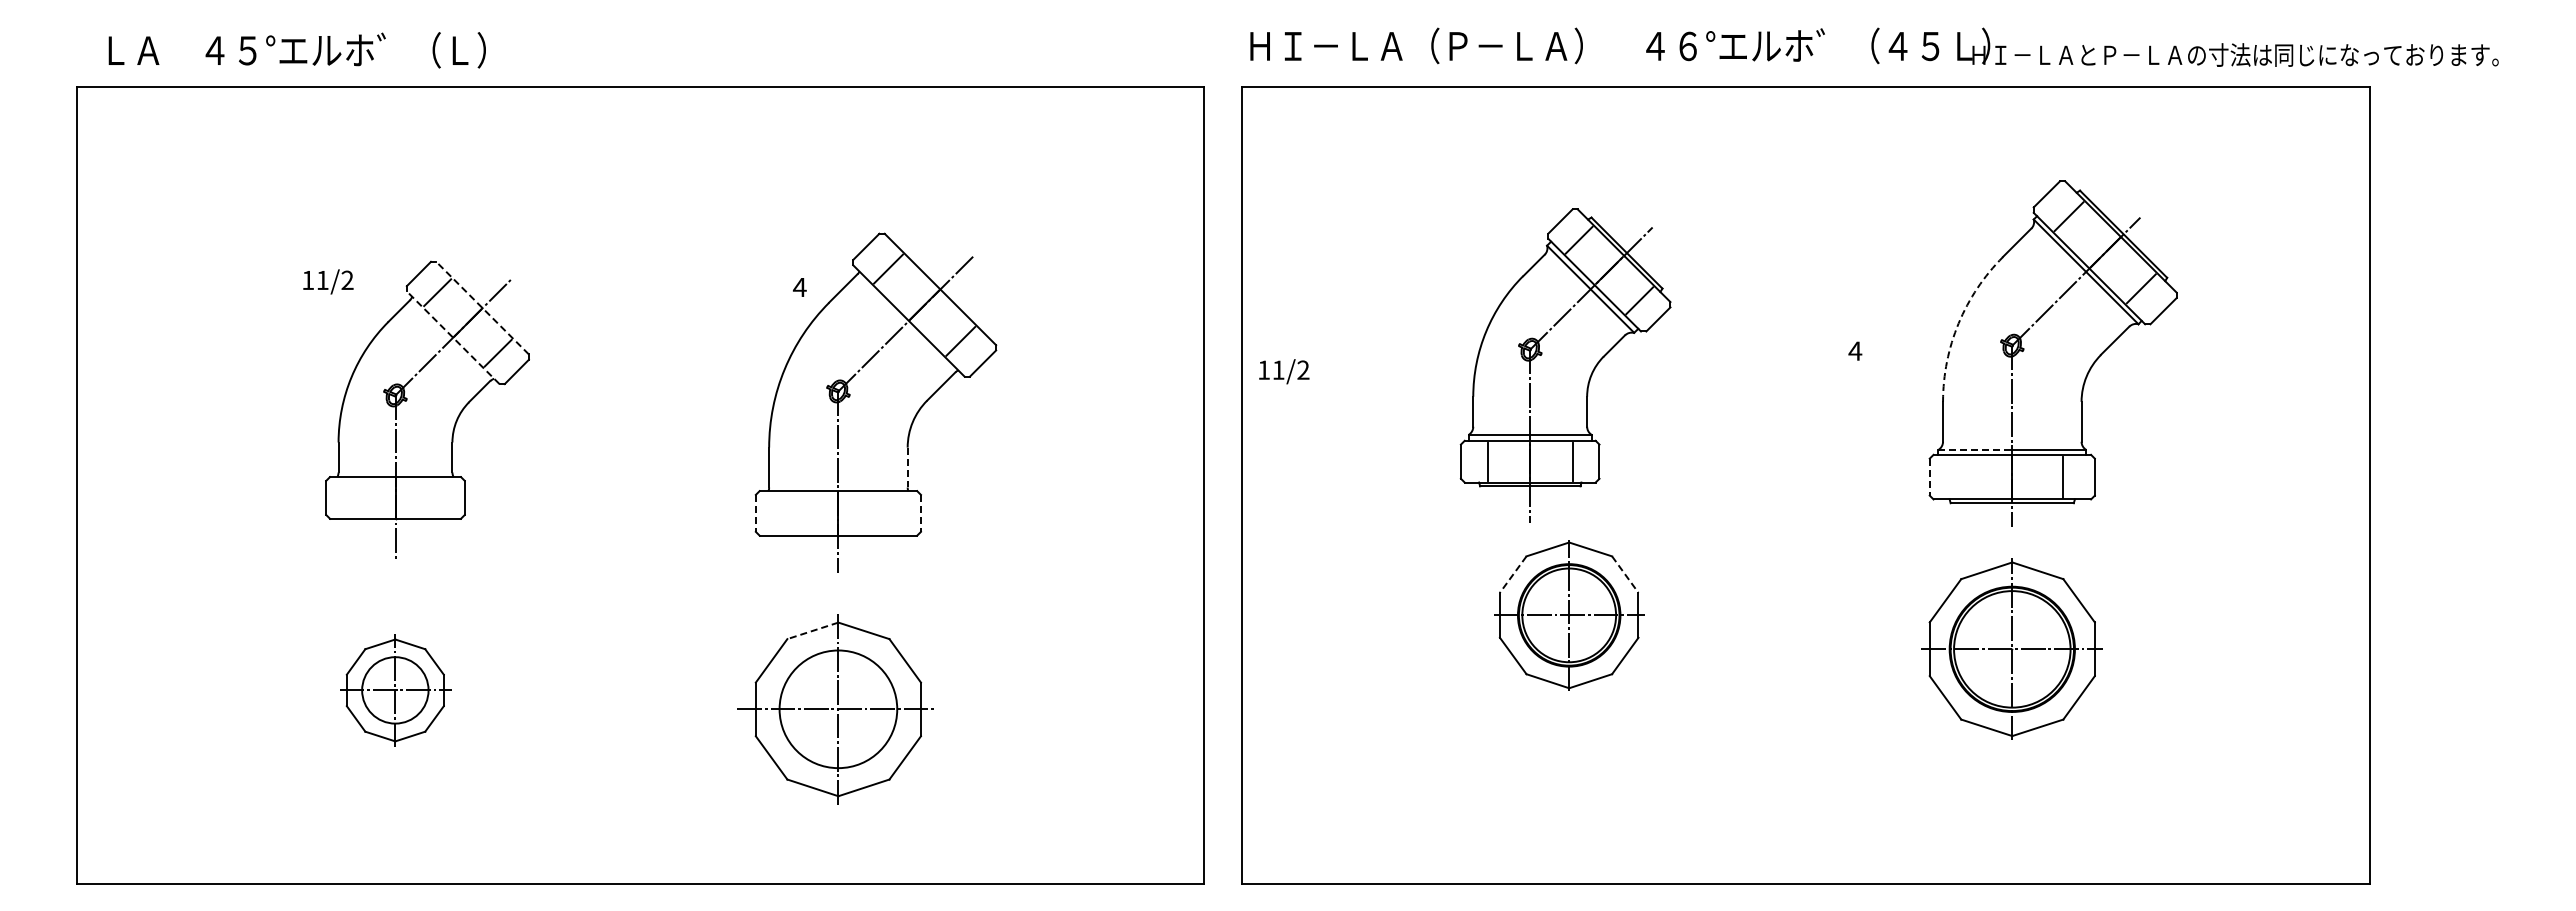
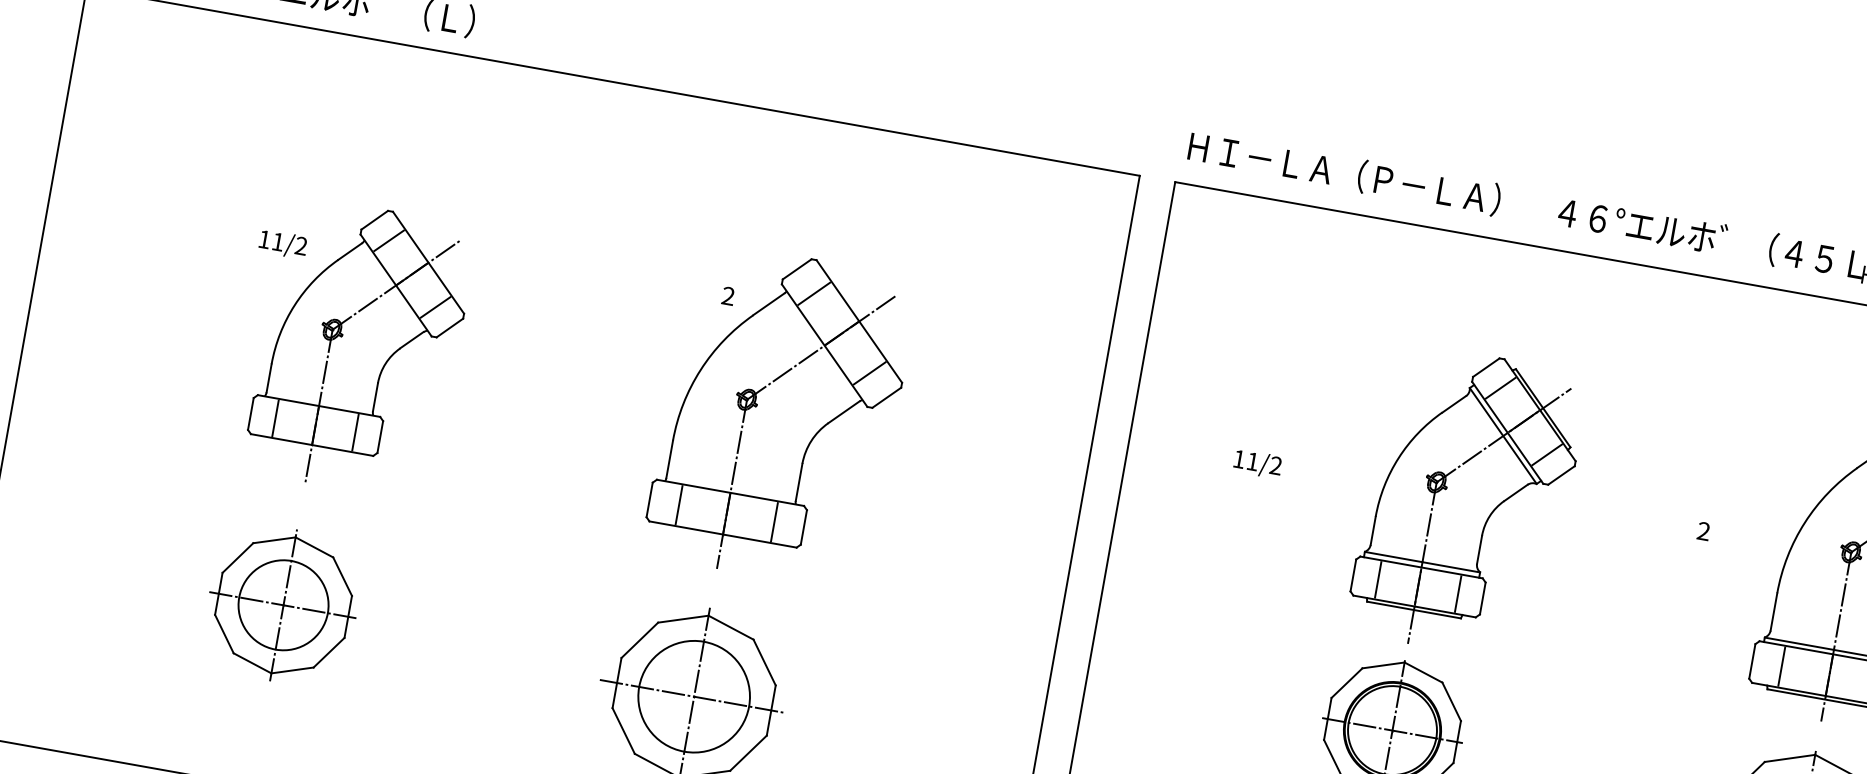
text: (328, 281) -> (283, 243), moved
text: (799, 286) -> (728, 295), 4 -> 2
line: (482, 307) -> (428, 262), dashed -> solid
arc: (1958, 323) -> (1804, 522), dashed -> solid
line: (452, 337) -> (395, 285), dashed -> solid
text: (1855, 350) -> (1704, 530), 4 -> 2
part: (1565, 365) -> (1467, 503), moved
text: (1284, 371) -> (1258, 463), moved
line: (1975, 450) -> (1799, 644), dashed -> solid
line: (907, 467) -> (798, 482), dashed -> solid
line: (1961, 476) -> (1782, 666), added
line: (1929, 477) -> (1752, 661), dashed -> solid
line: (352, 497) -> (275, 417), added
line: (438, 497) -> (355, 432), added
line: (787, 512) -> (679, 504), added
line: (889, 512) -> (774, 521), added
line: (755, 513) -> (649, 499), dashed -> solid
line: (920, 513) -> (803, 527), dashed -> solid
line: (1513, 574) -> (1347, 683), dashed -> solid
line: (1625, 574) -> (1451, 701), dashed -> solid
line: (812, 630) -> (683, 618), dashed -> solid
part: (394, 690) -> (282, 605), size x1.43

